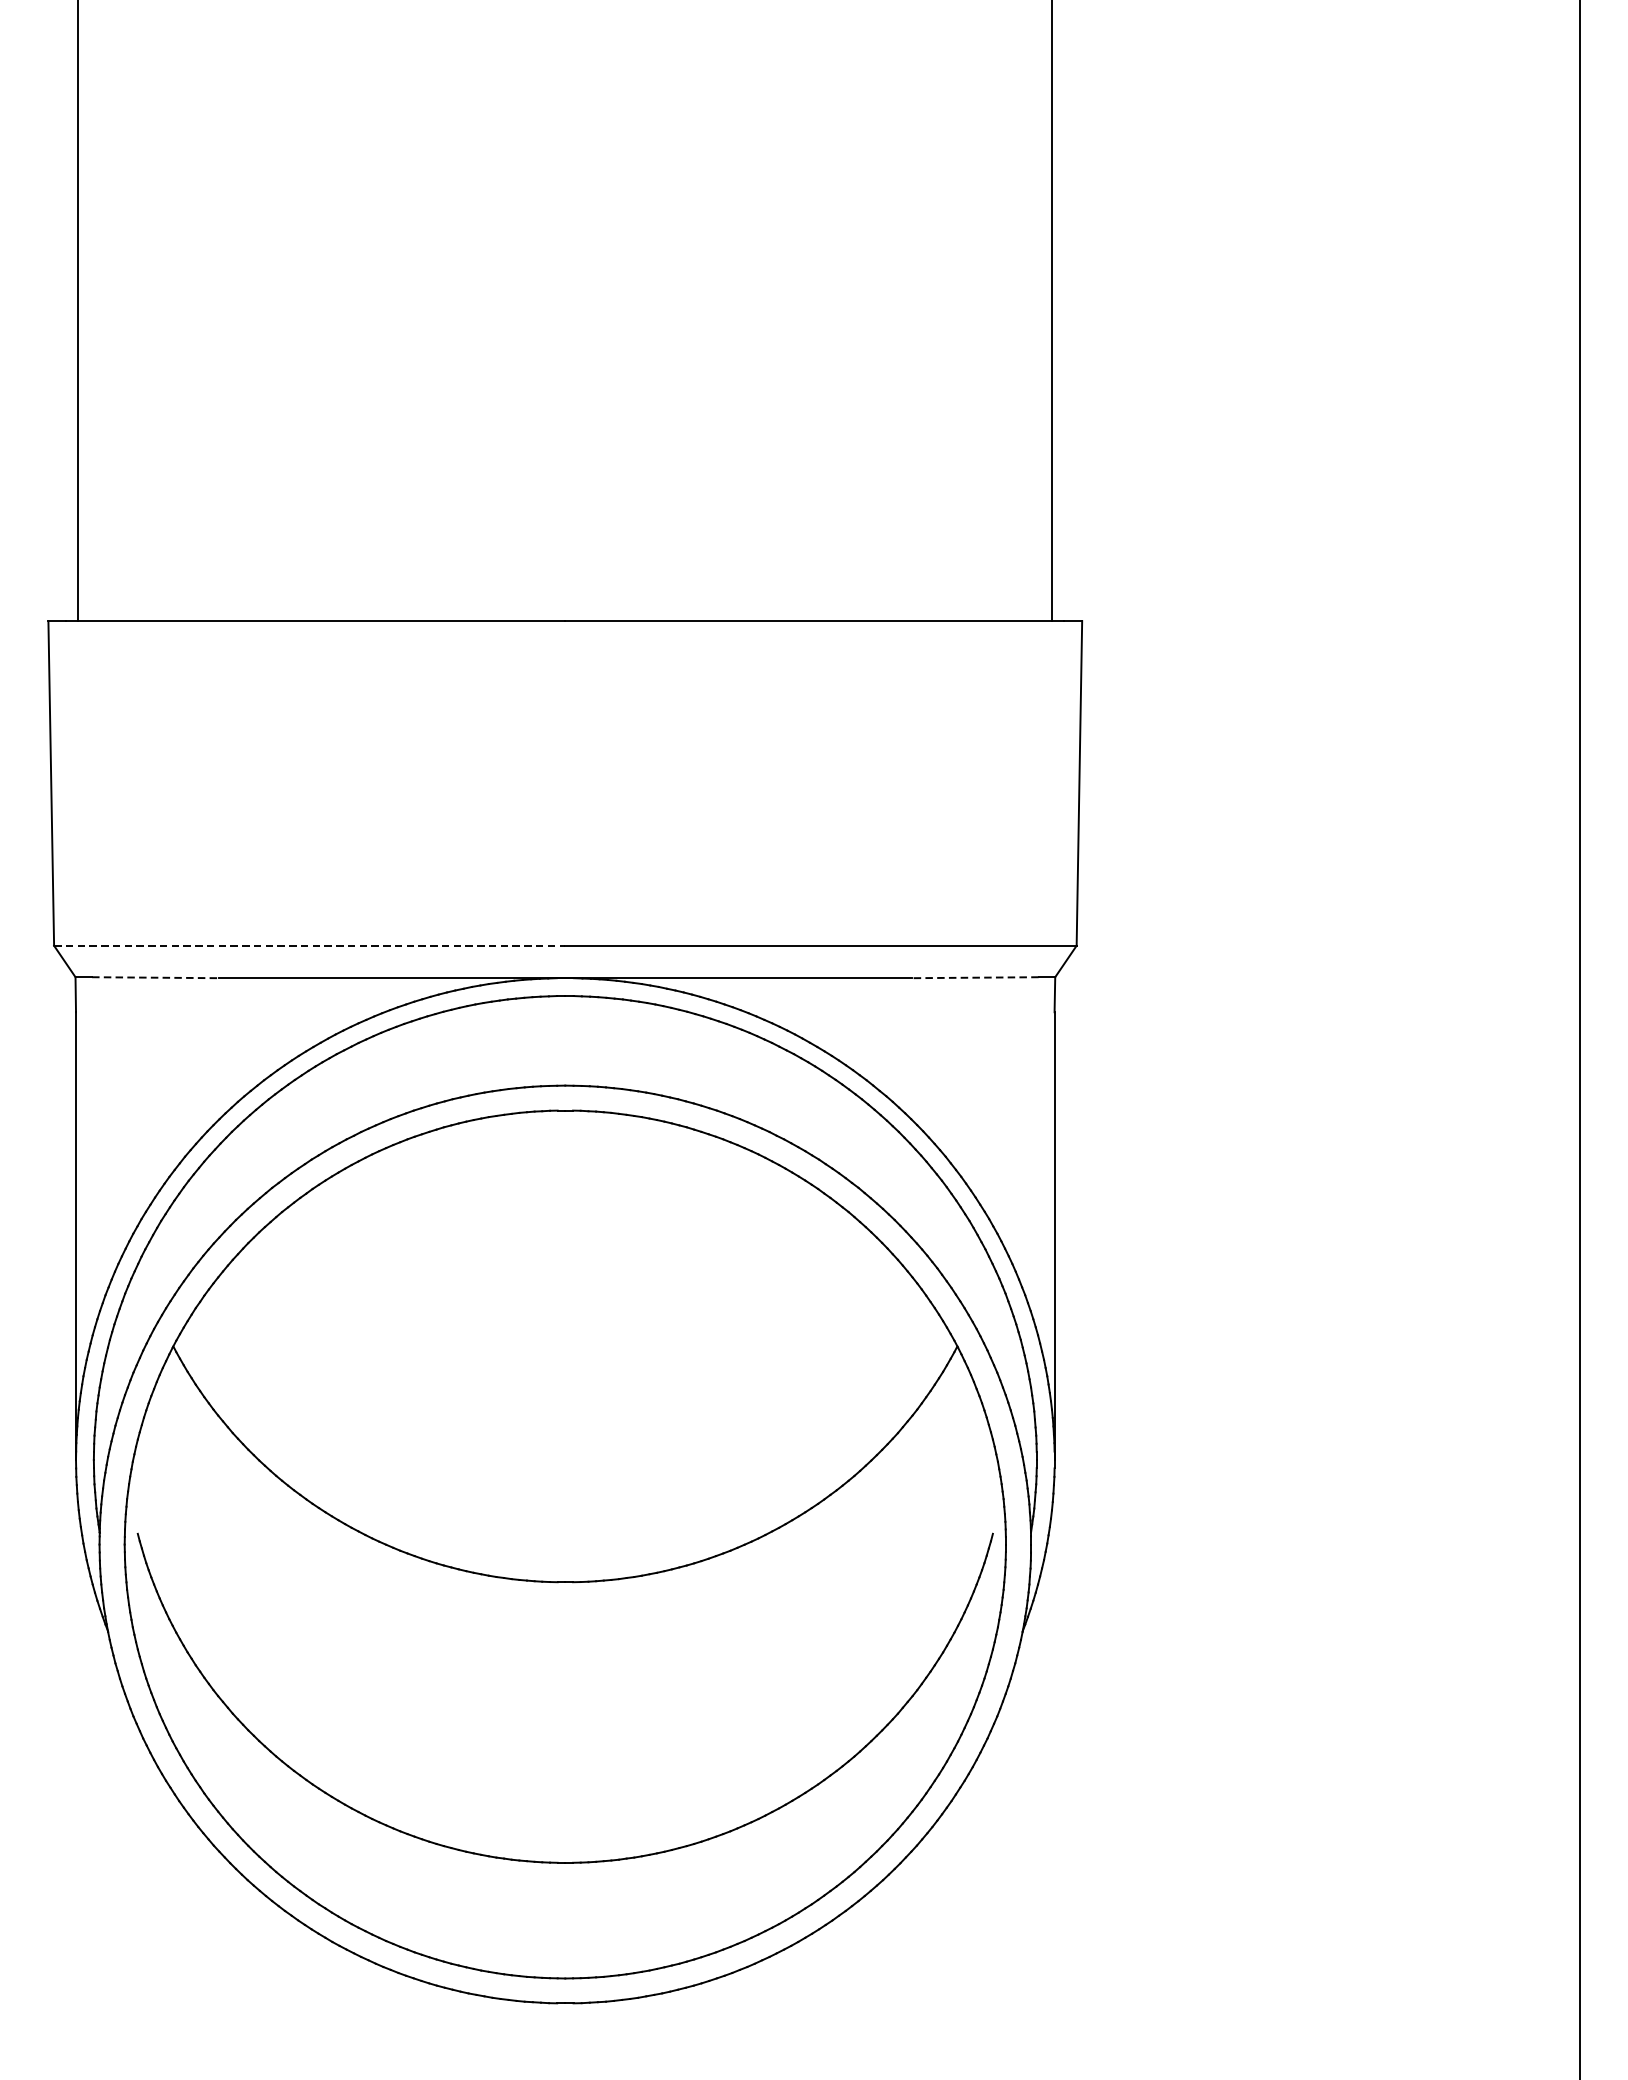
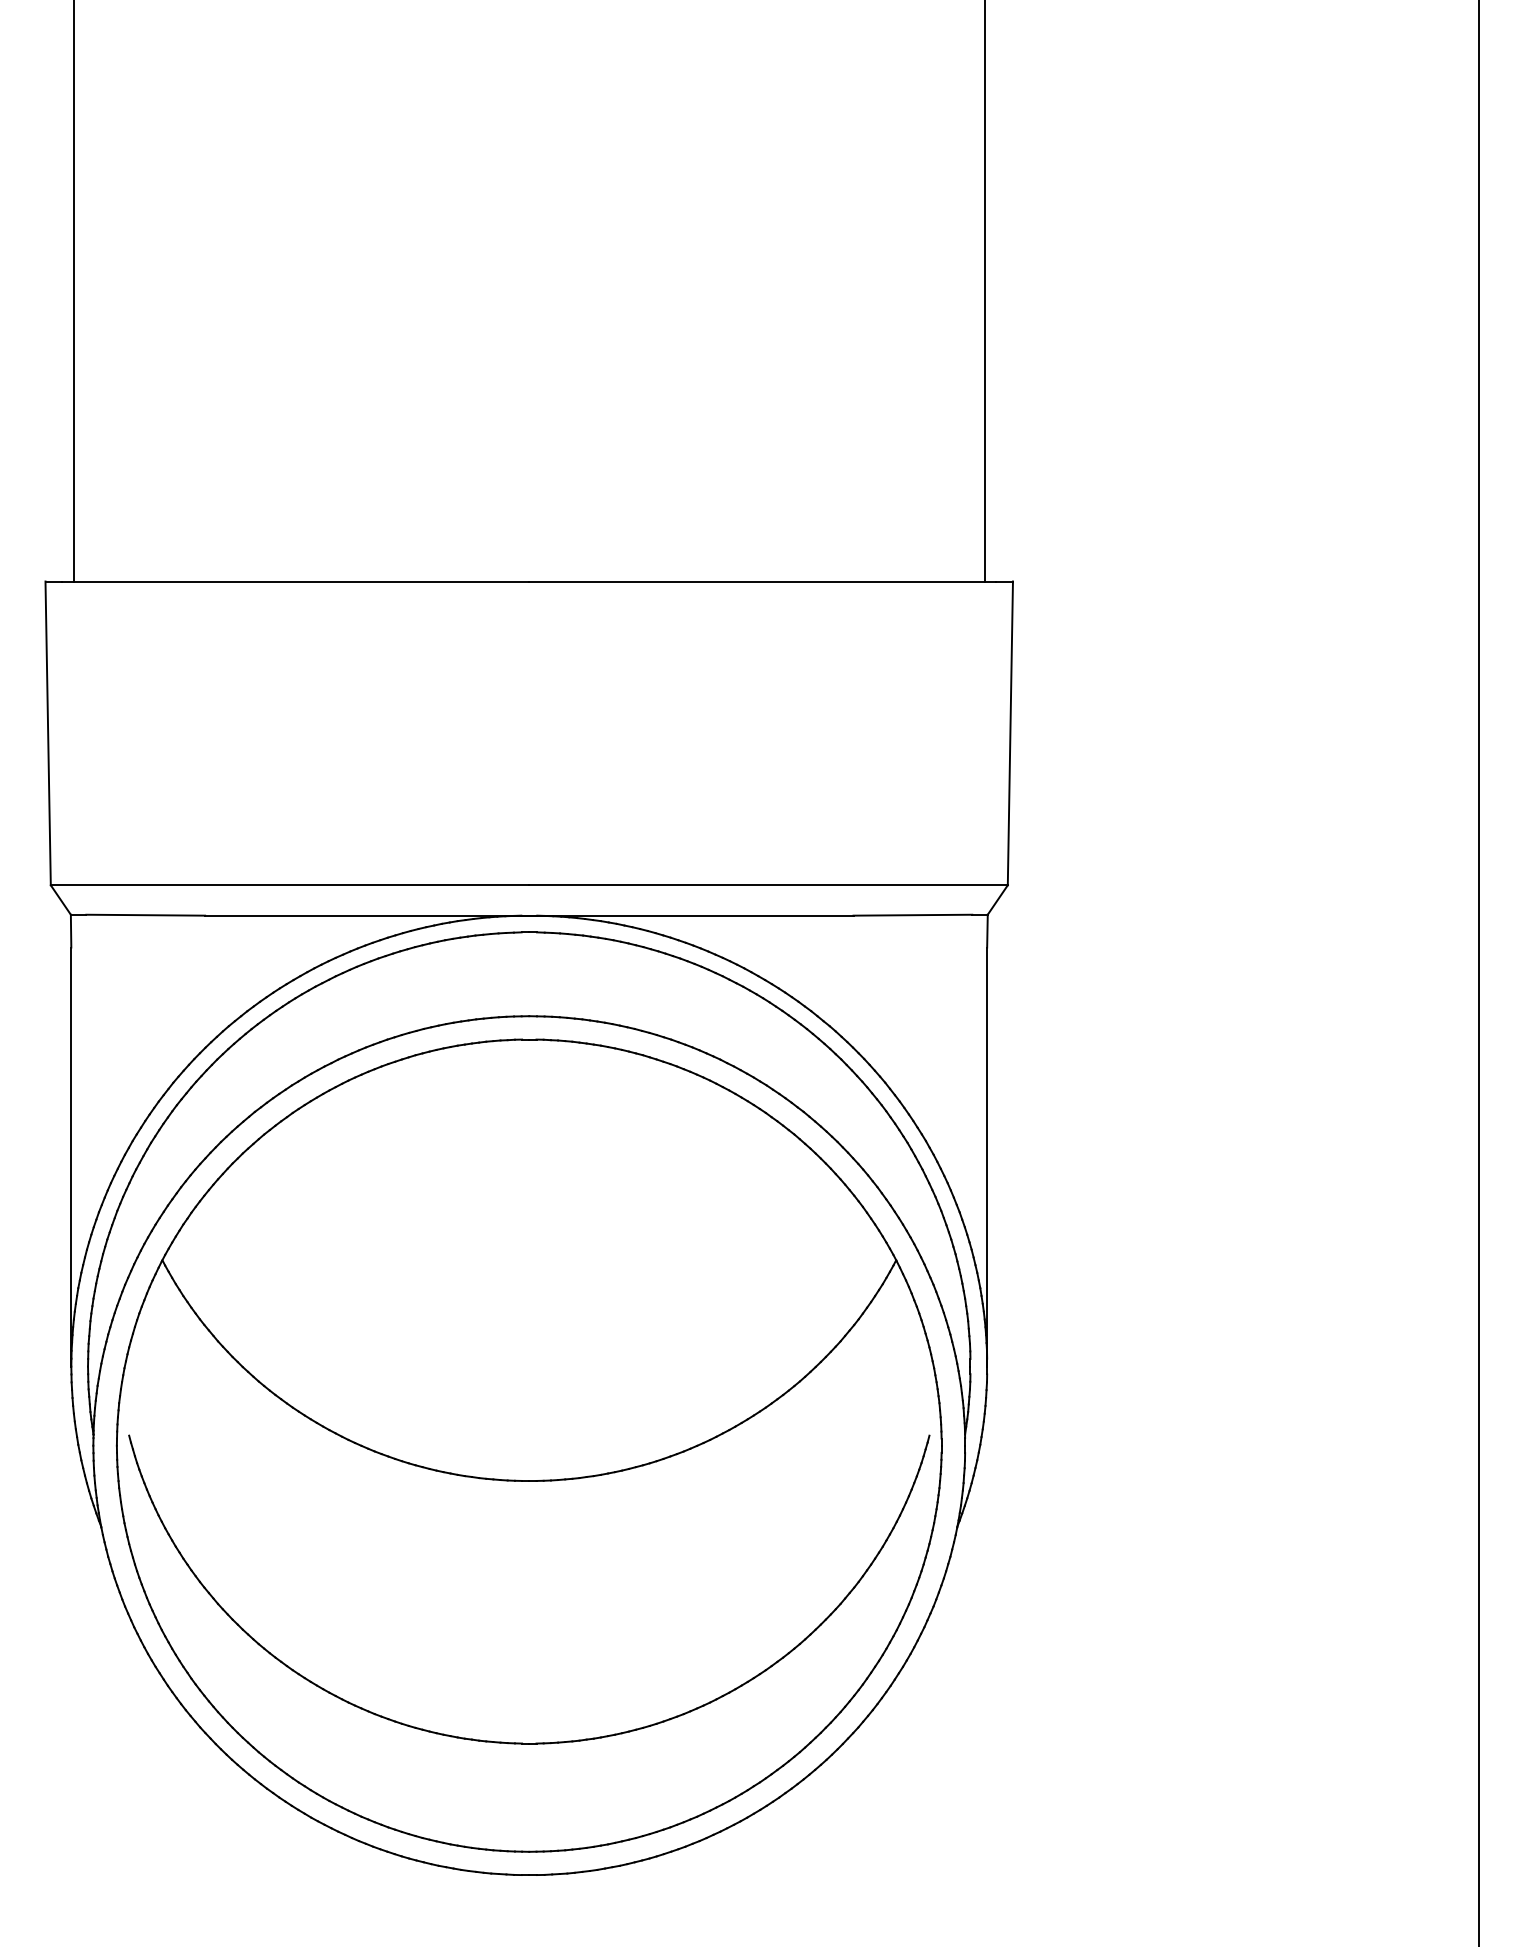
line: (310, 945) -> (290, 885), dashed -> solid
line: (156, 978) -> (146, 915), dashed -> solid
line: (974, 978) -> (912, 915), dashed -> solid

